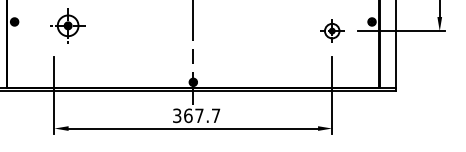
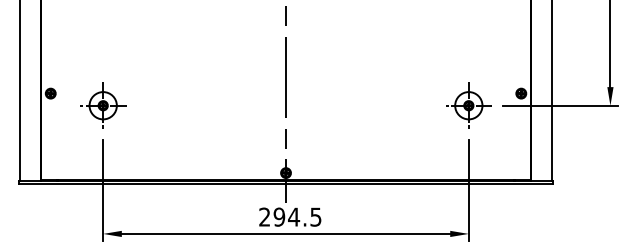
part: (68, 25) -> (103, 105), moved
part: (331, 30) -> (468, 105), size x1.43
text: (196, 115) -> (290, 216), 367.7 -> 294.5

